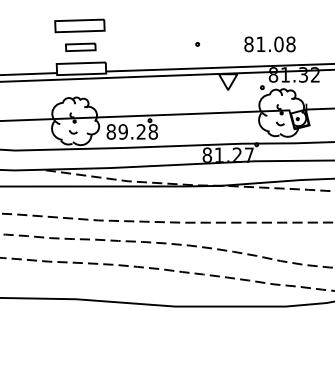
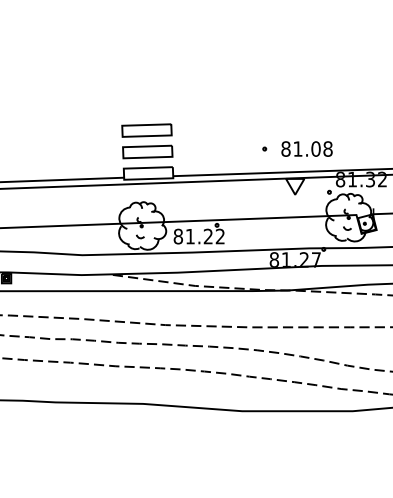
text: (269, 43) -> (306, 148), moved
part: (80, 46) -> (147, 151), size x1.67
text: (138, 131) -> (205, 236), 89.28 -> 81.22

